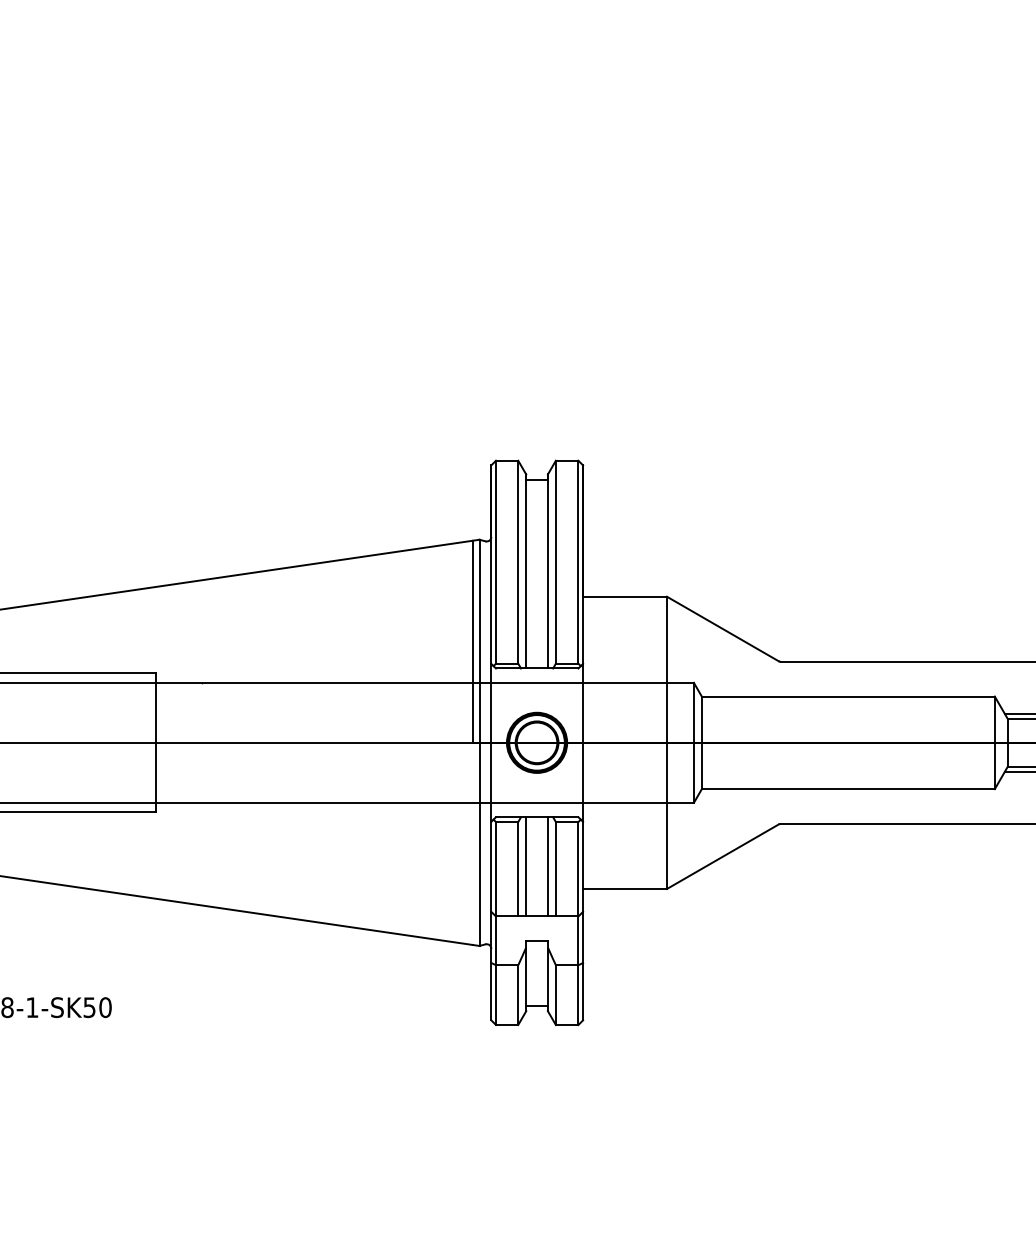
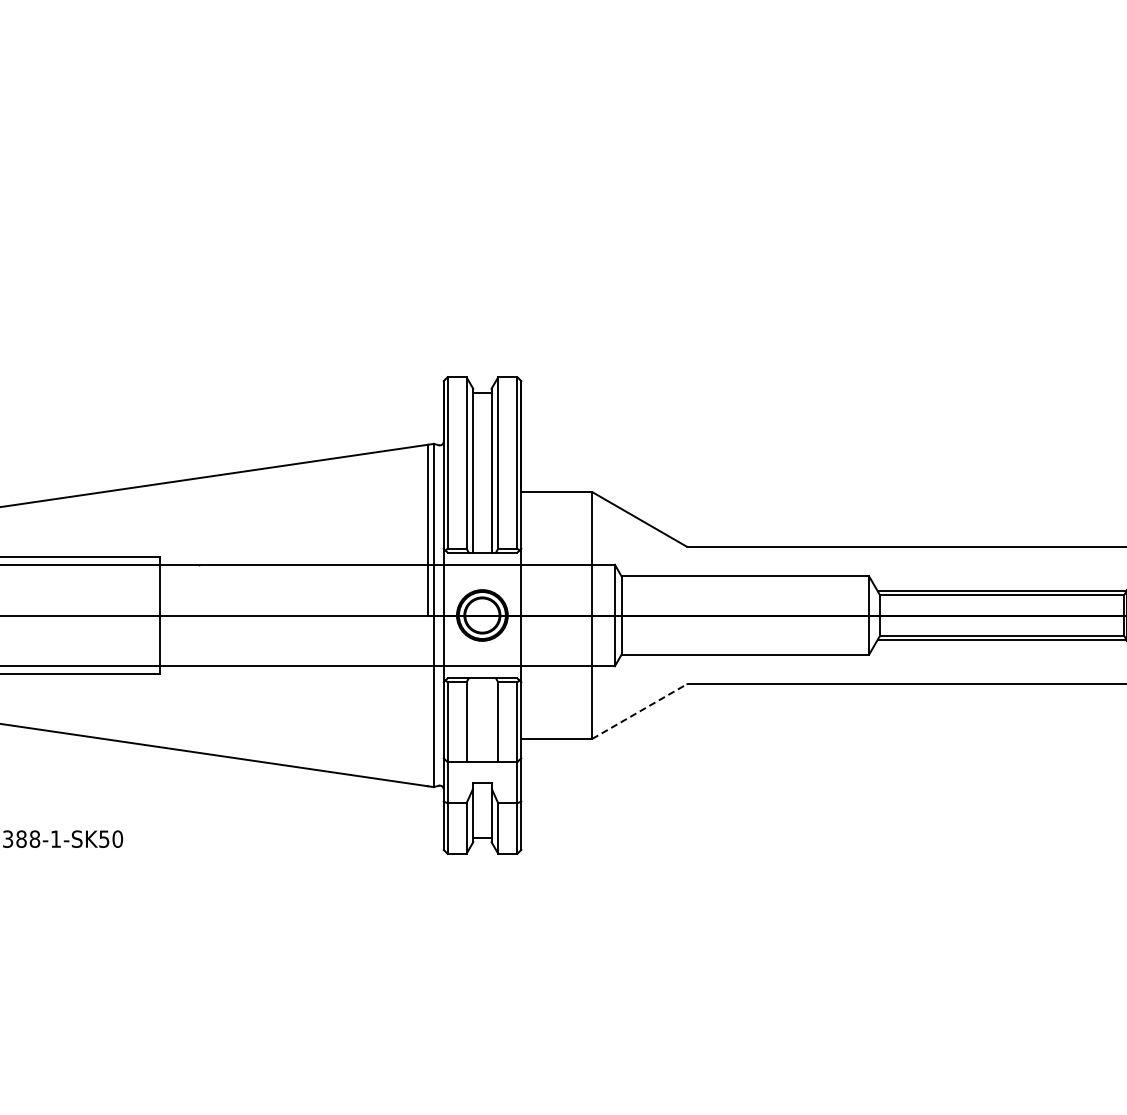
line: (723, 856) -> (639, 711), solid -> dashed
line: (526, 867) -> (473, 720), removed
line: (547, 867) -> (491, 720), removed

